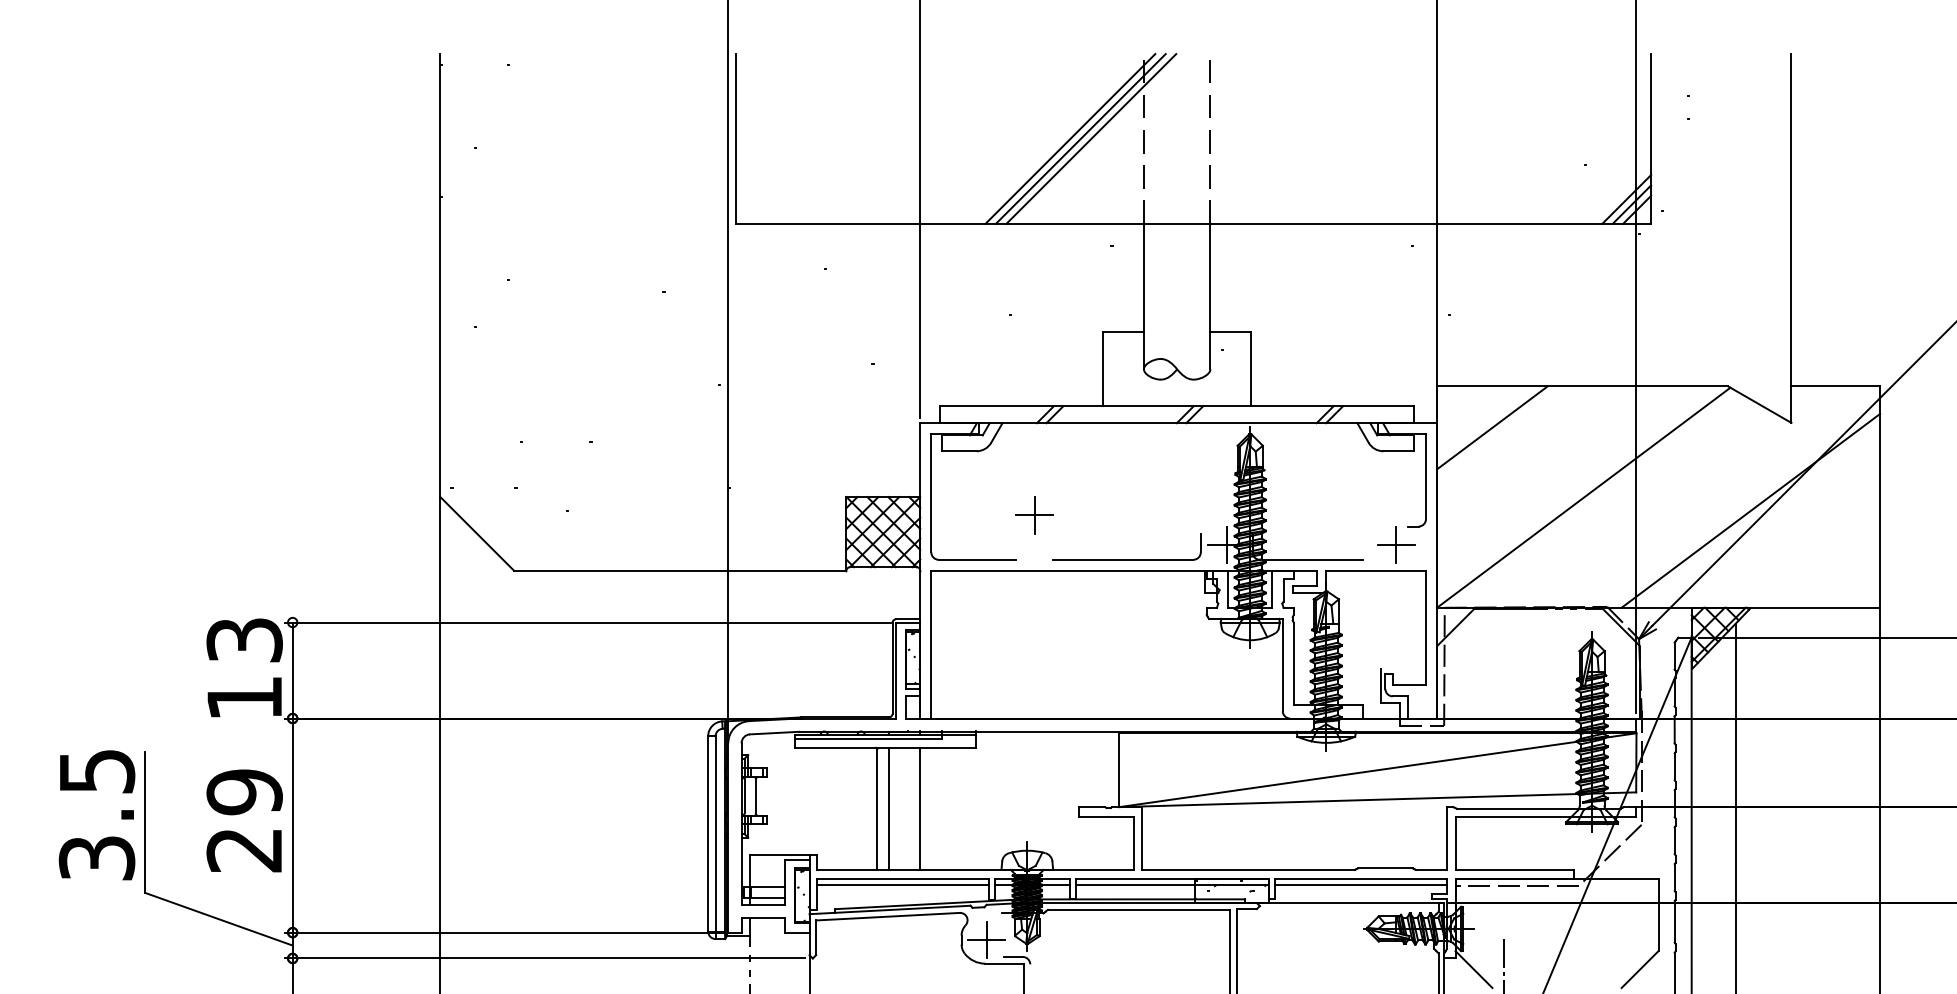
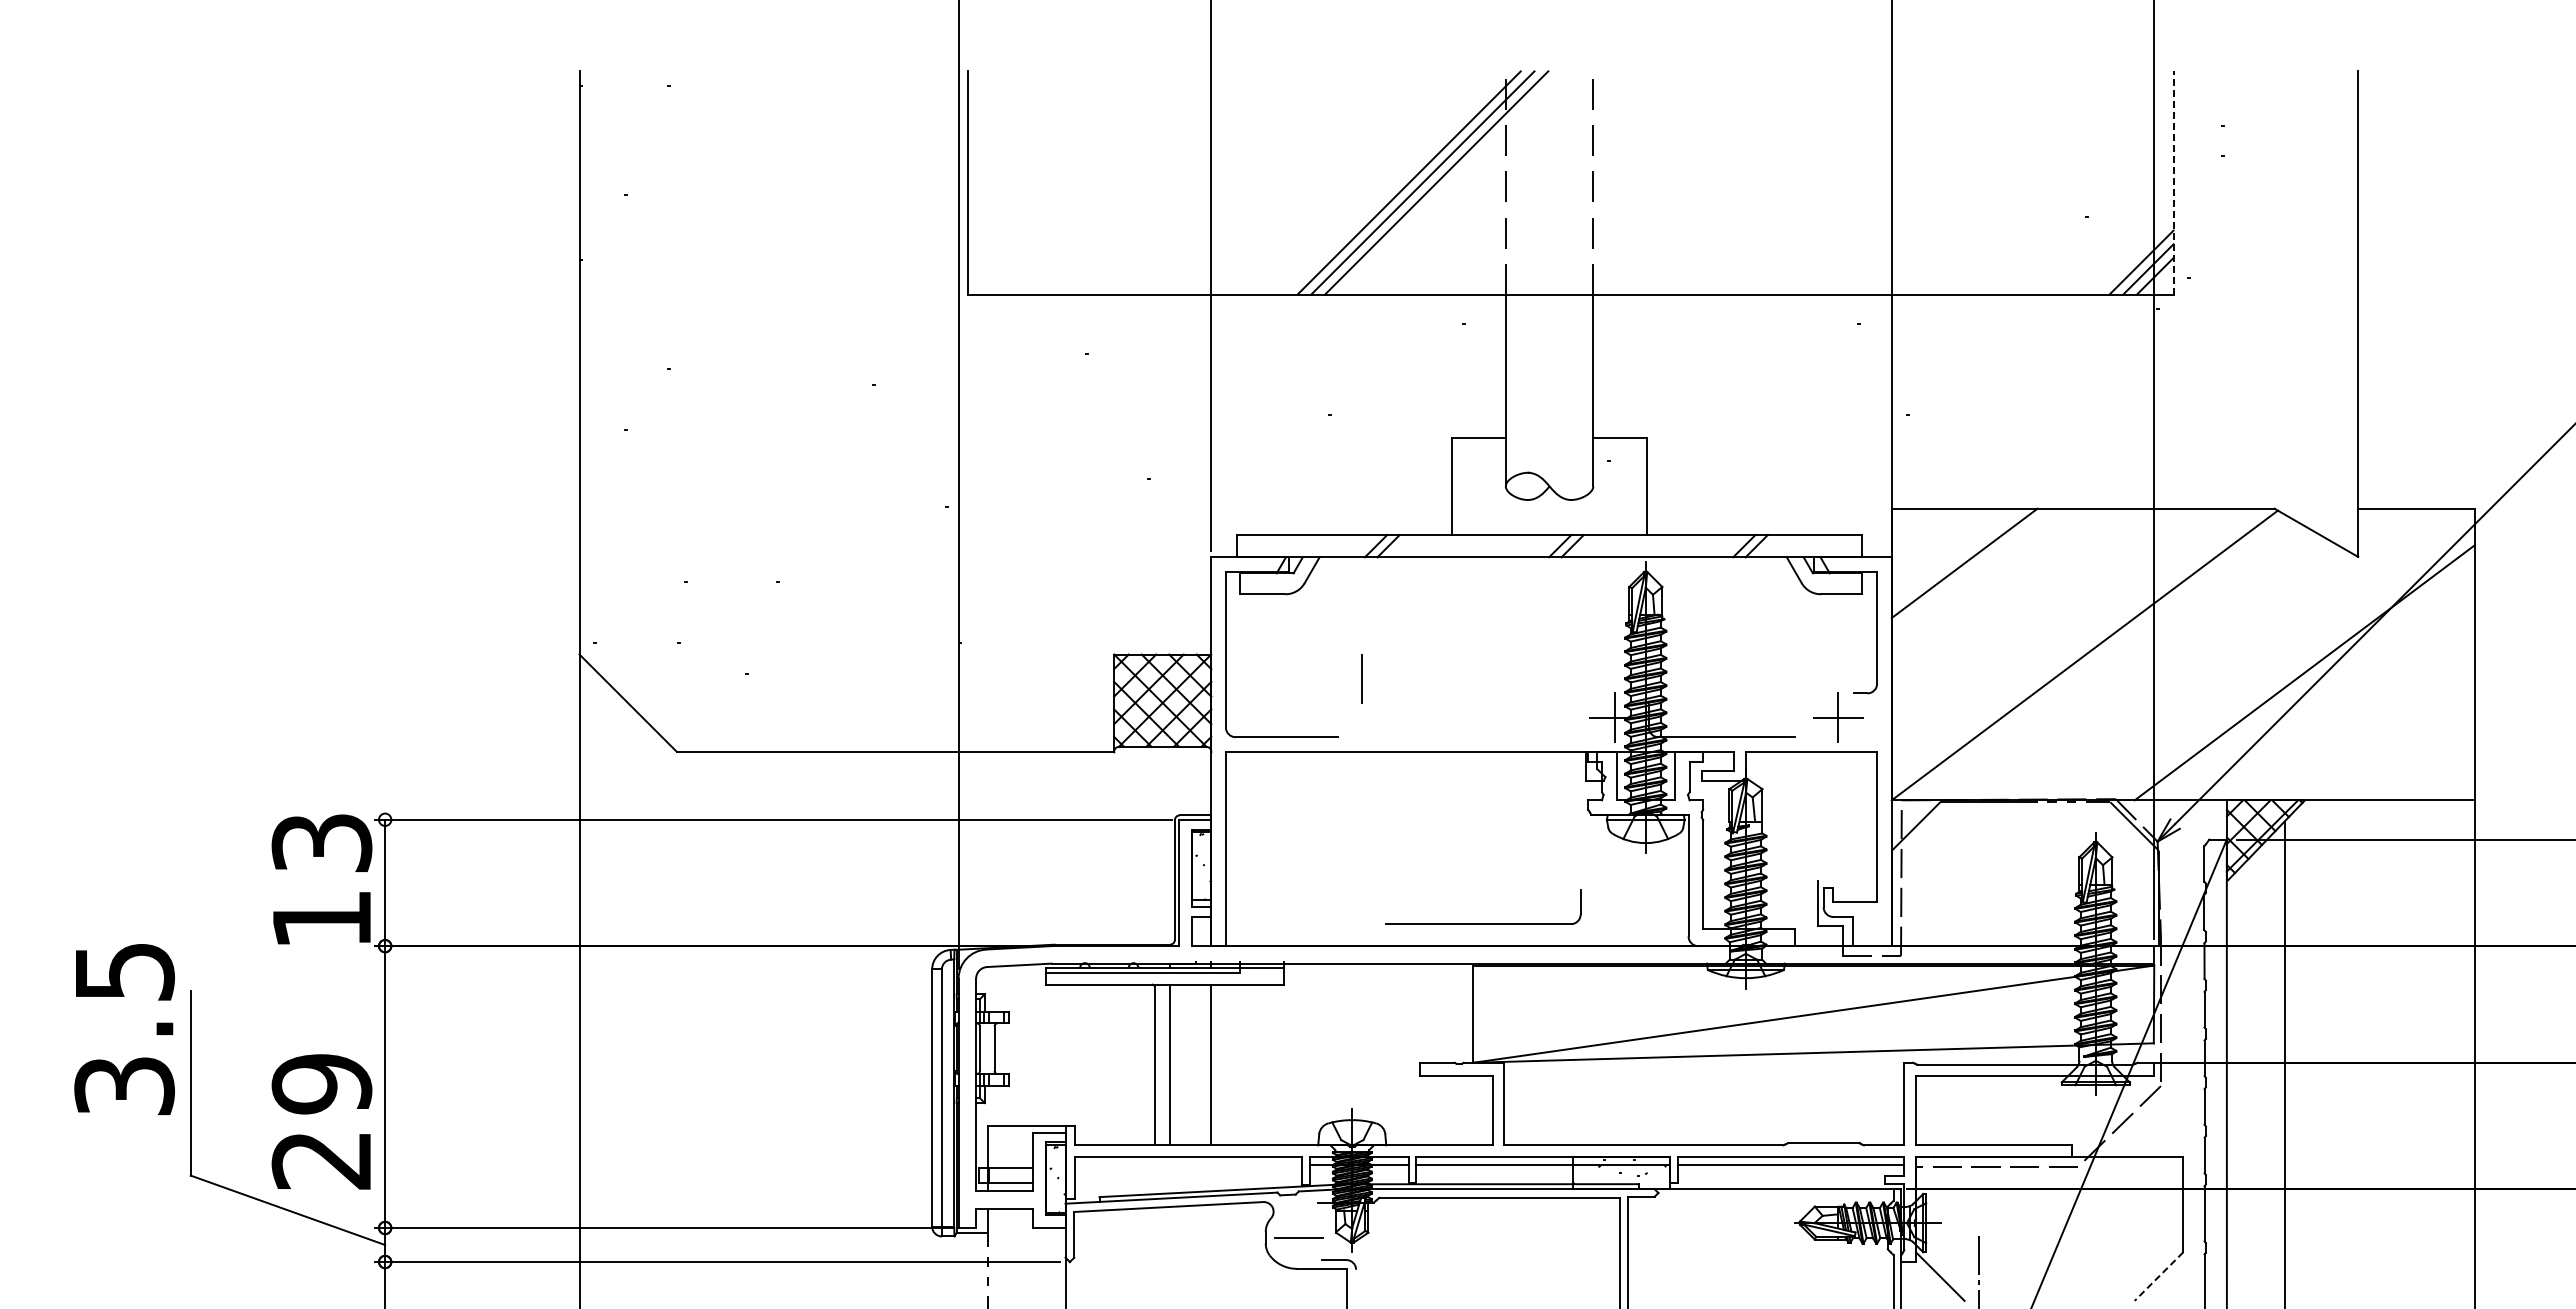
line: (1651, 139) -> (2173, 183), solid -> dashed
line: (1034, 515) -> (1361, 678), removed
part: (1127, 559) -> (1483, 923), moved
text: (96, 815) -> (124, 1029), moved
text: (244, 820) -> (321, 1121), moved
line: (902, 885) -> (1188, 1165), removed
line: (986, 939) -> (1298, 1237), removed
line: (1639, 969) -> (2158, 1276), solid -> dashed

